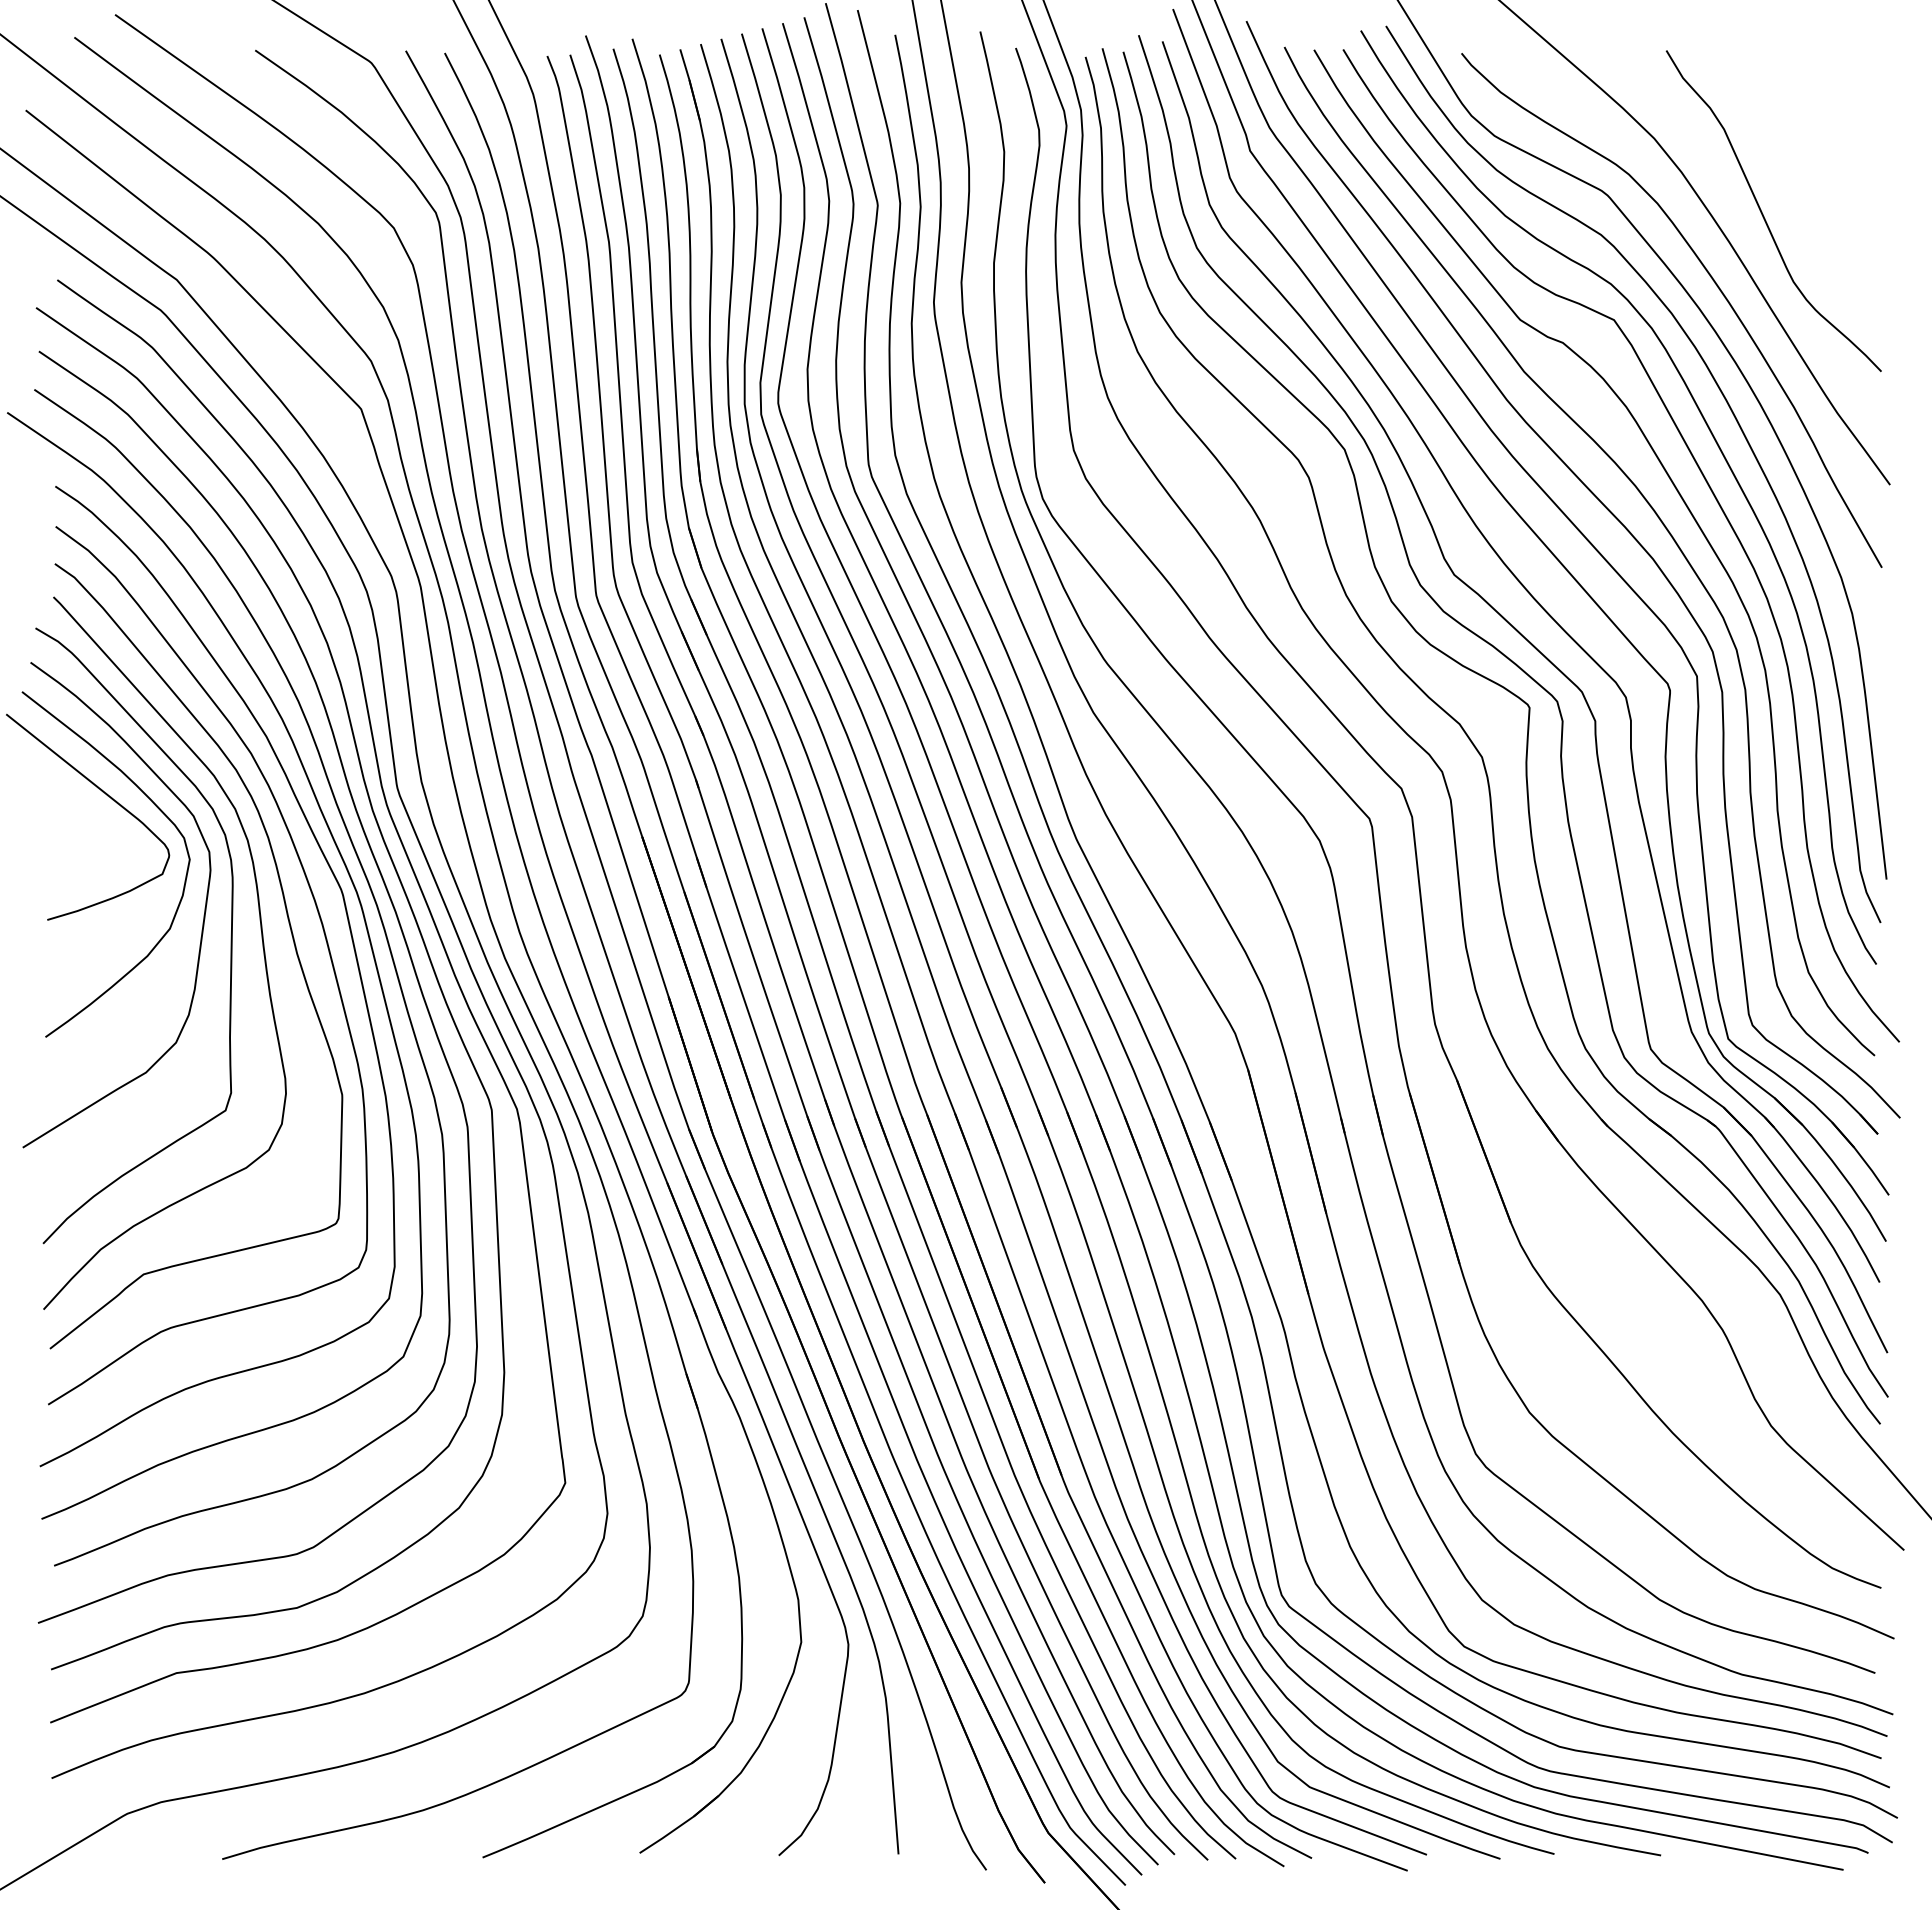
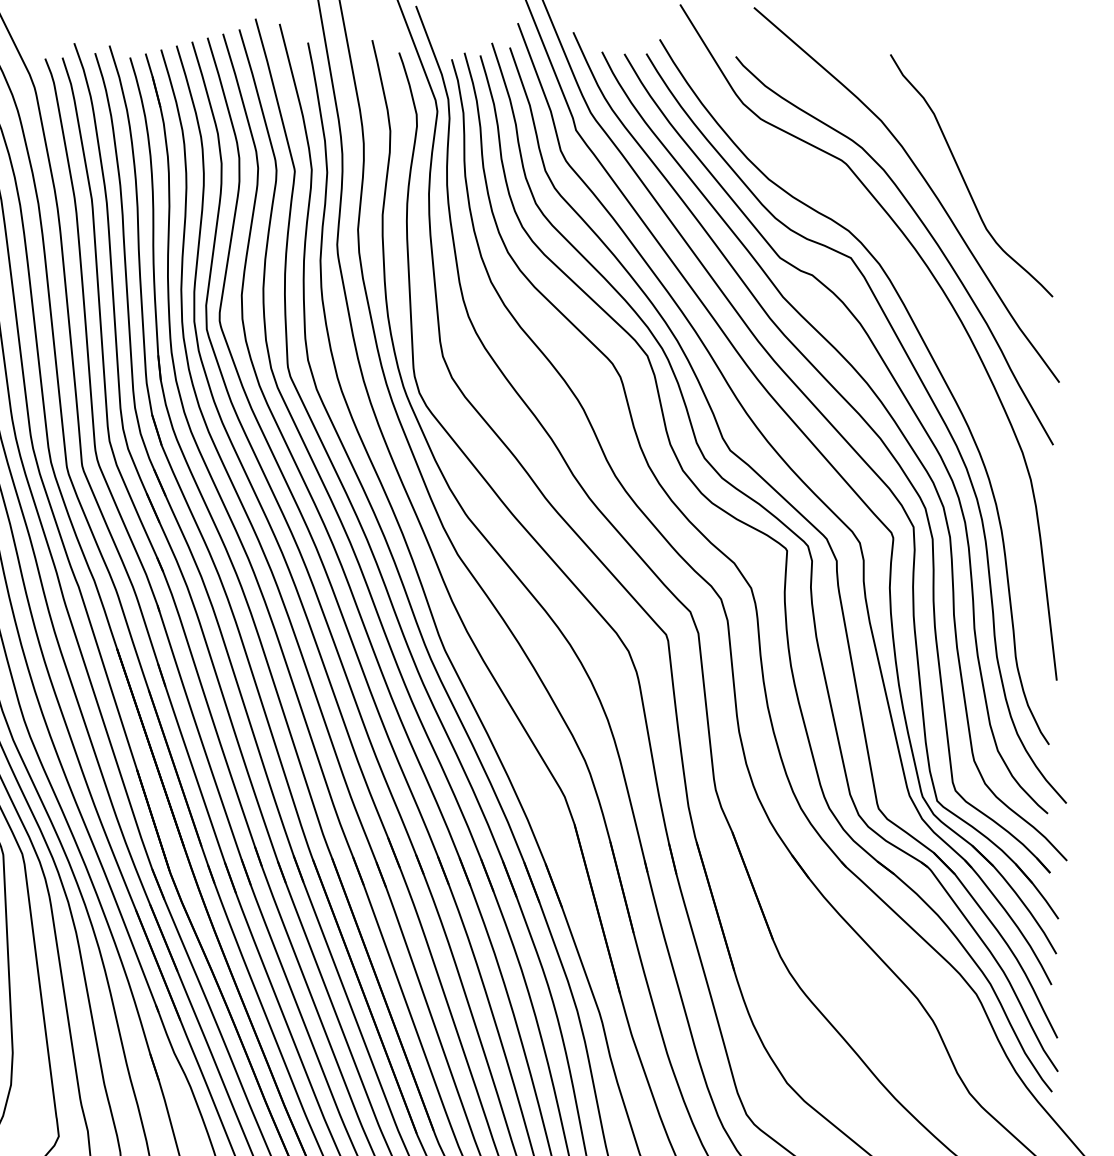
curve: (1734, 418) -> (941, 332), removed

